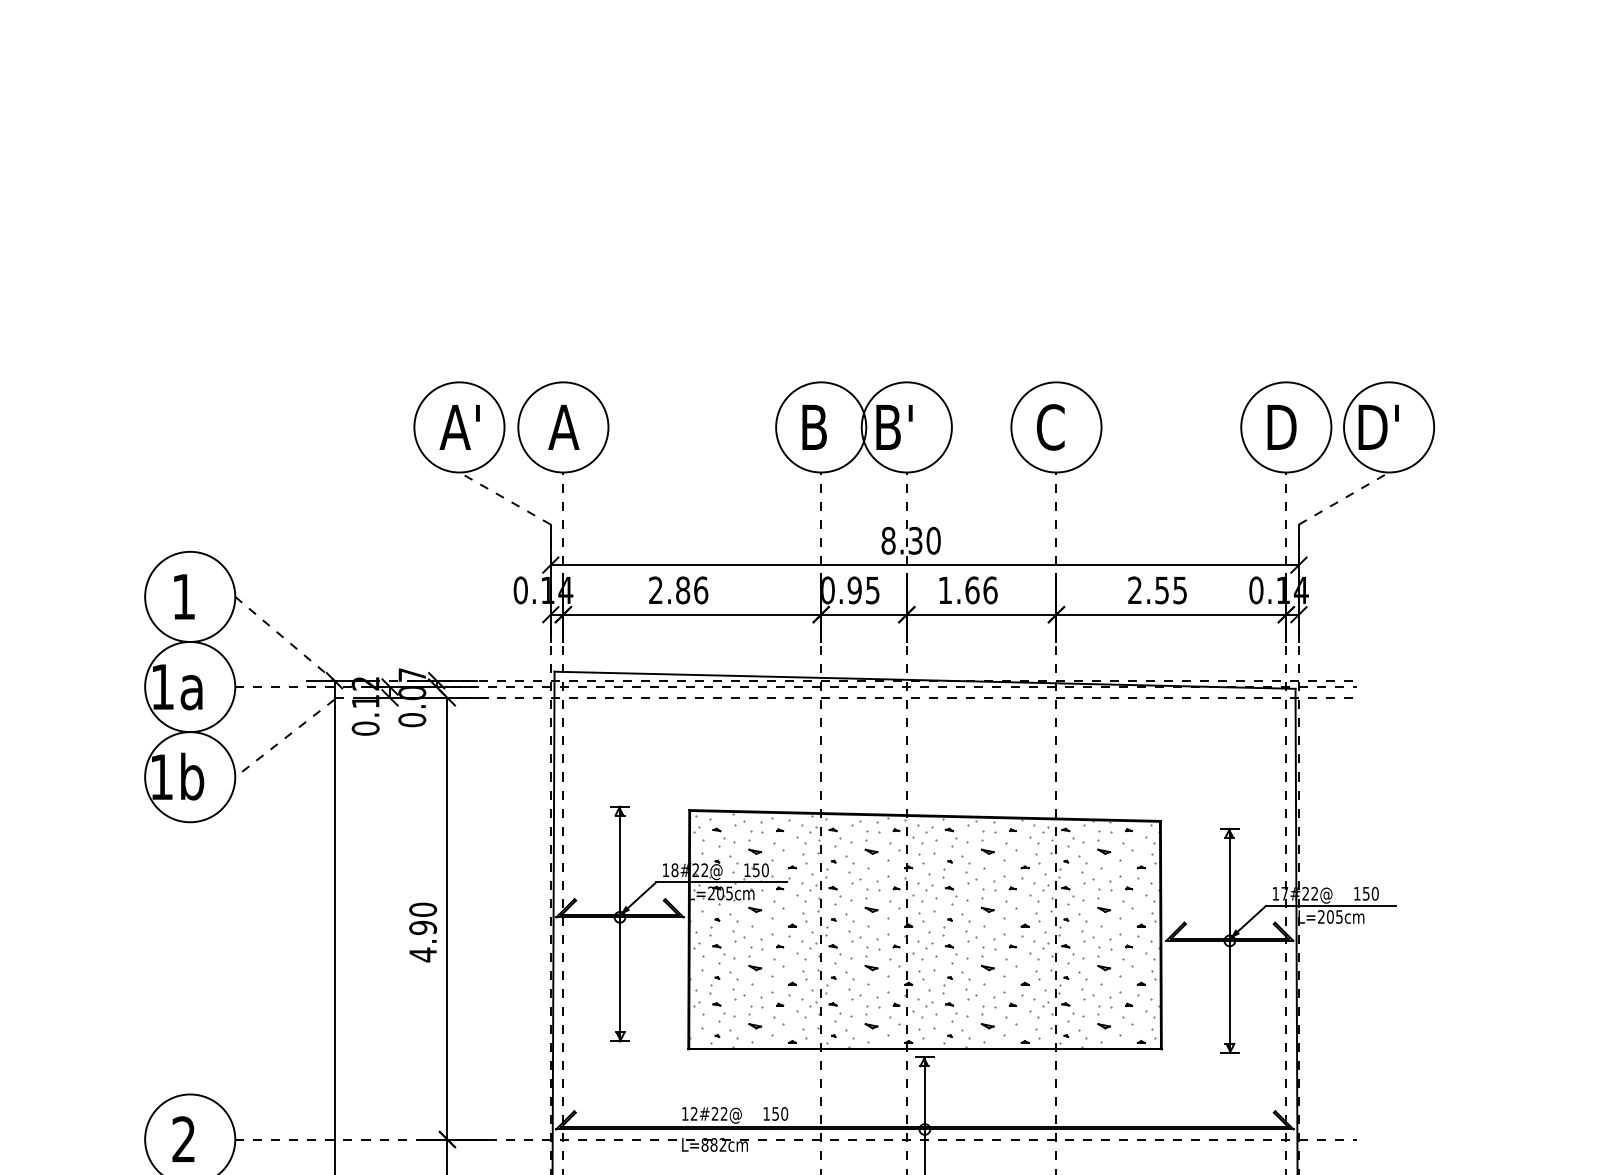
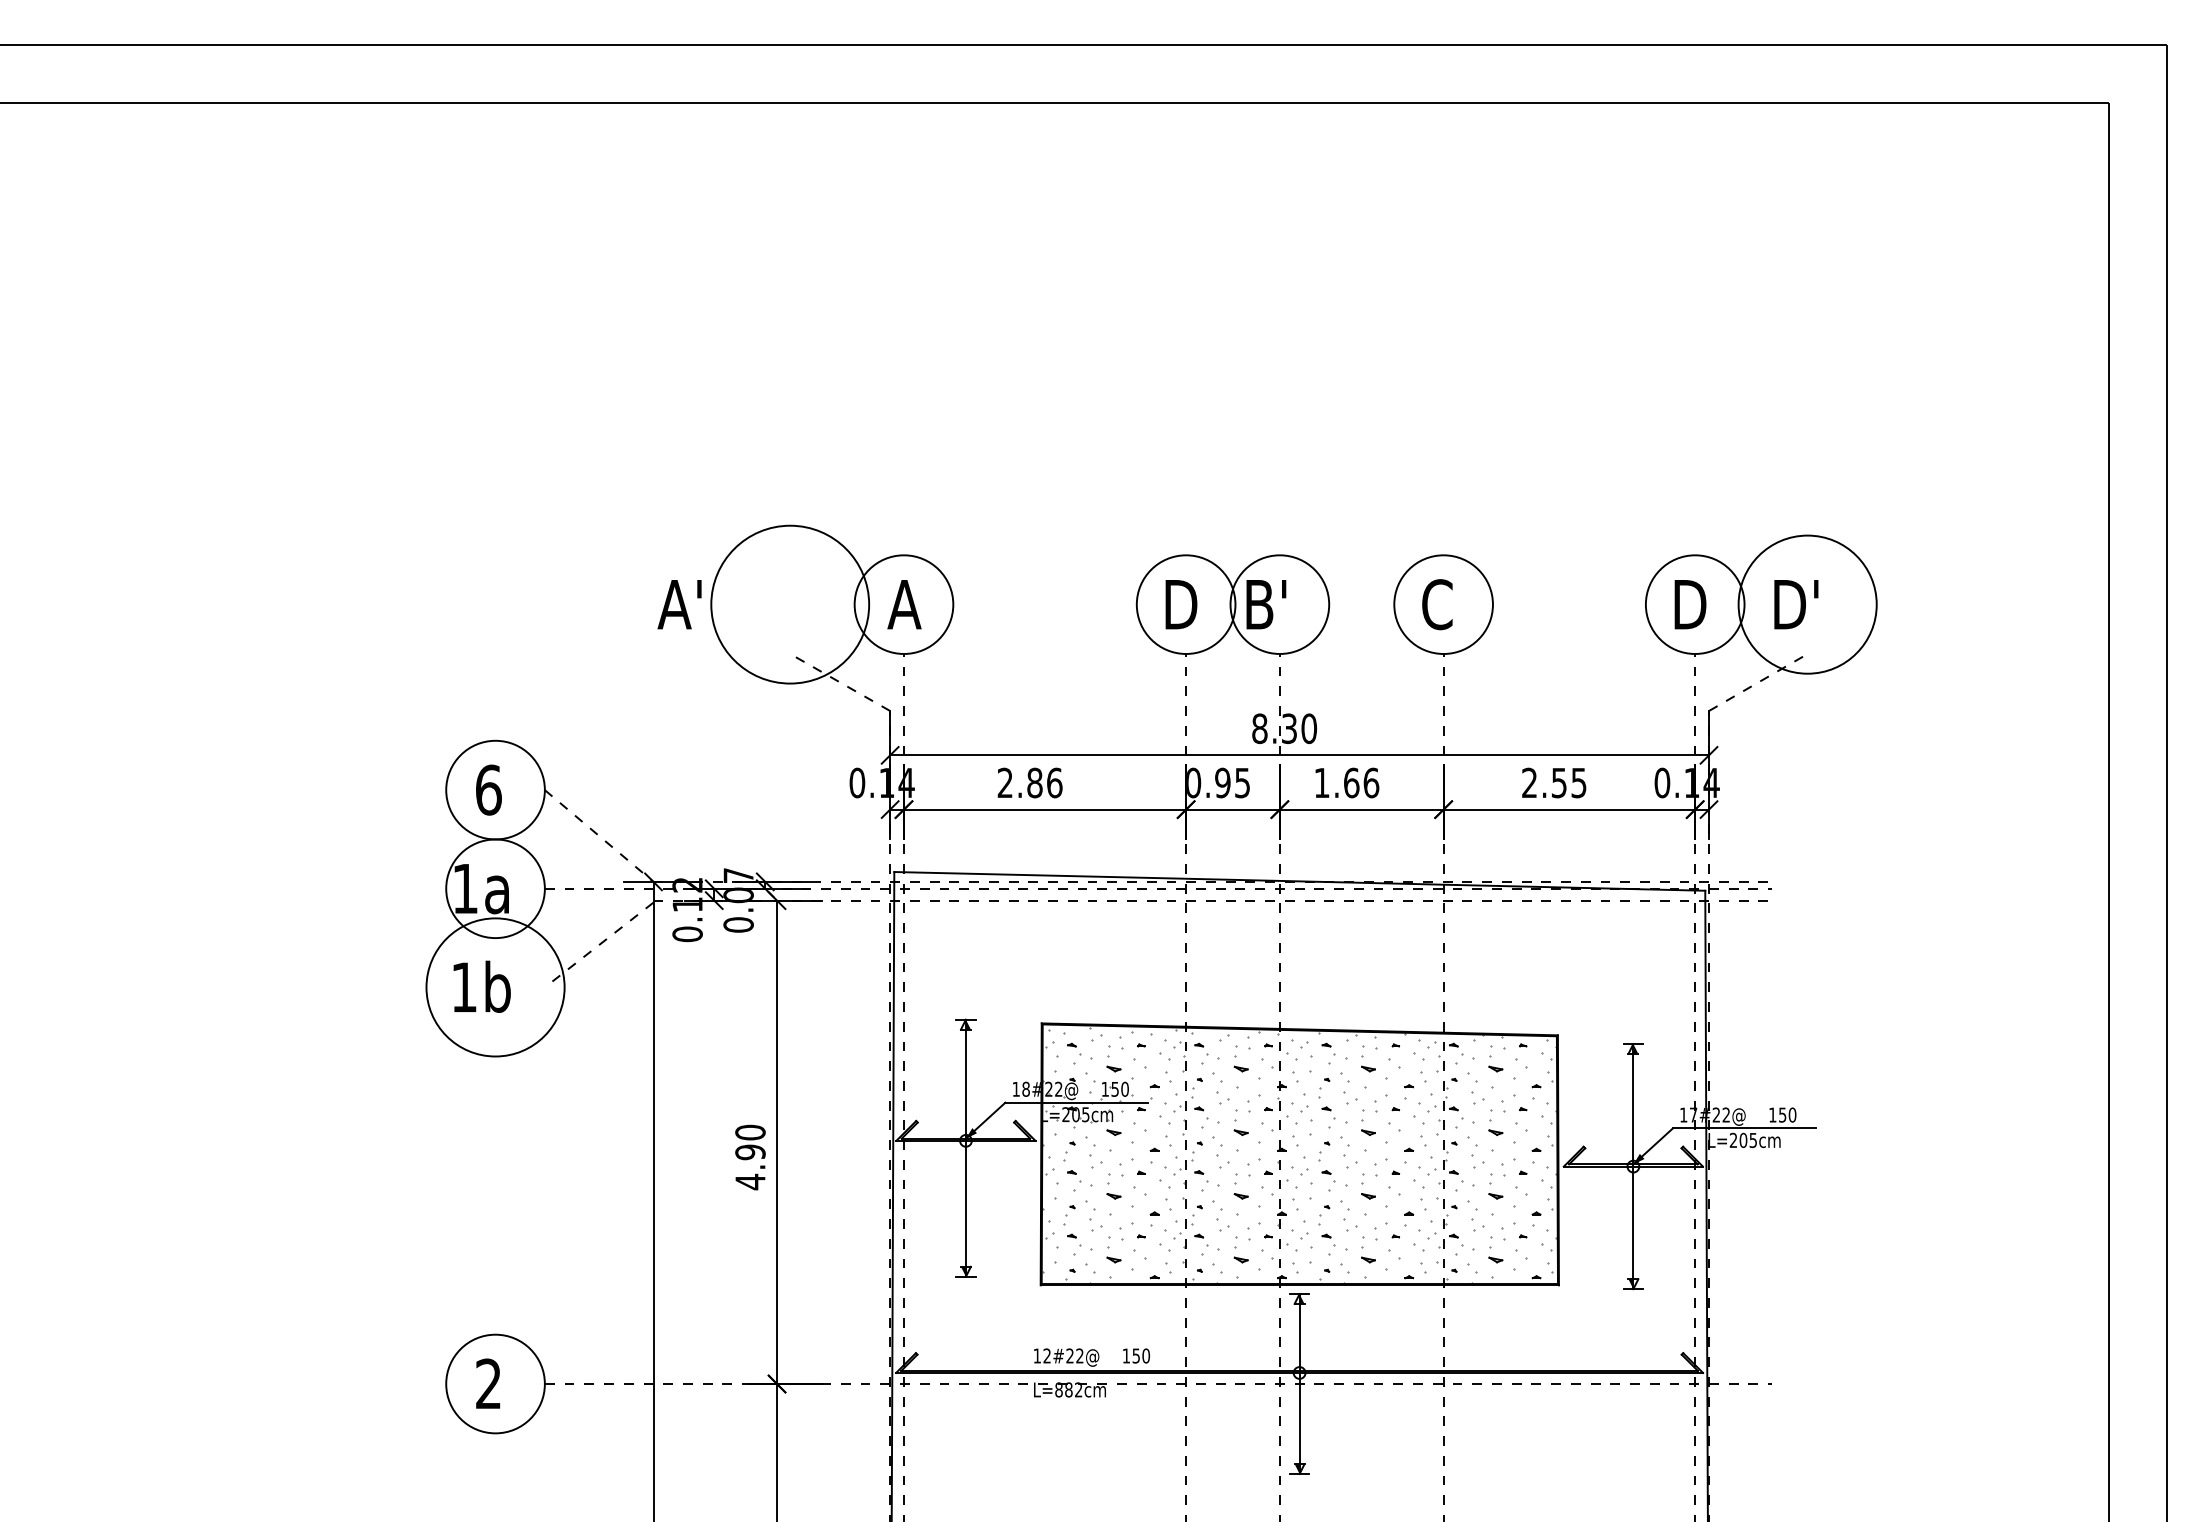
circle: (458, 427) -> (789, 604), size x1.6
text: (459, 427) -> (679, 604), moved
text: (818, 427) -> (1183, 604), B -> D
circle: (1388, 427) -> (1807, 604), size x1.4
text: (183, 596) -> (488, 789), 1 -> 6
circle: (190, 777) -> (495, 987), size x1.4

